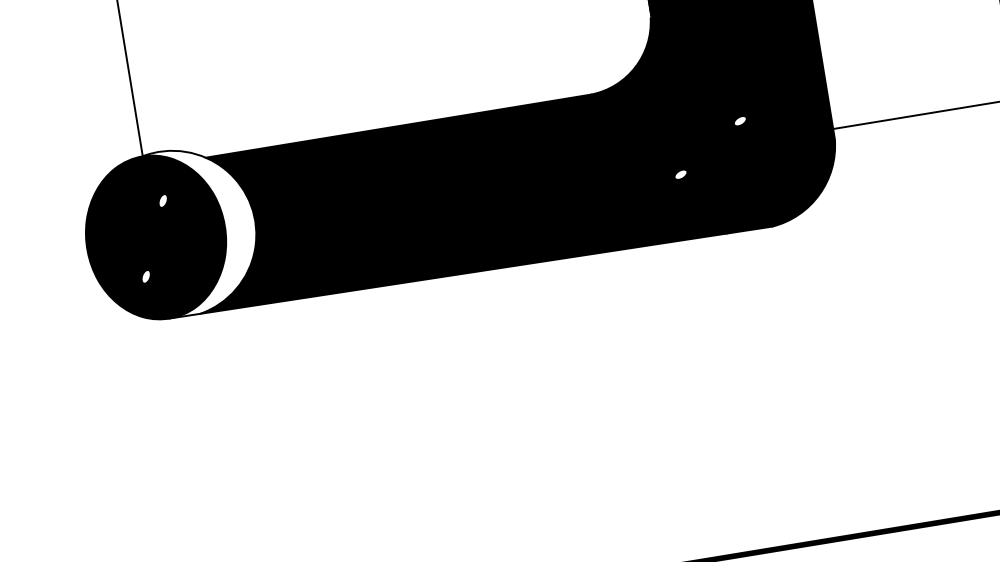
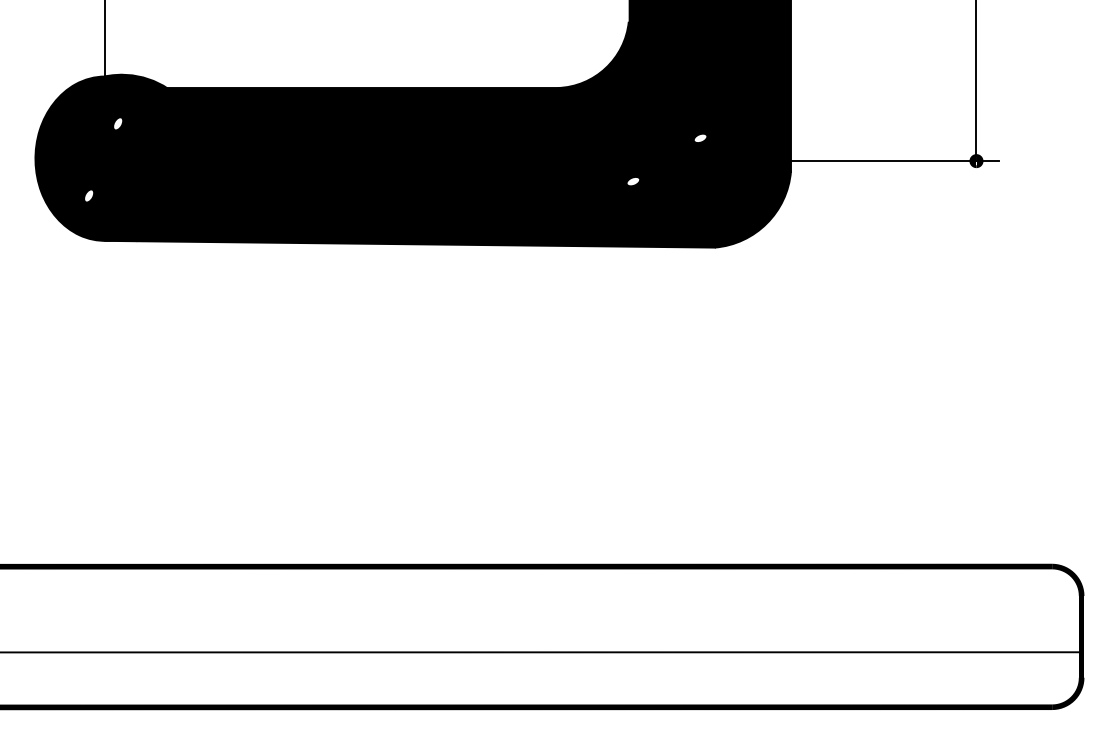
fill: (204, 228) -> (154, 157), added

